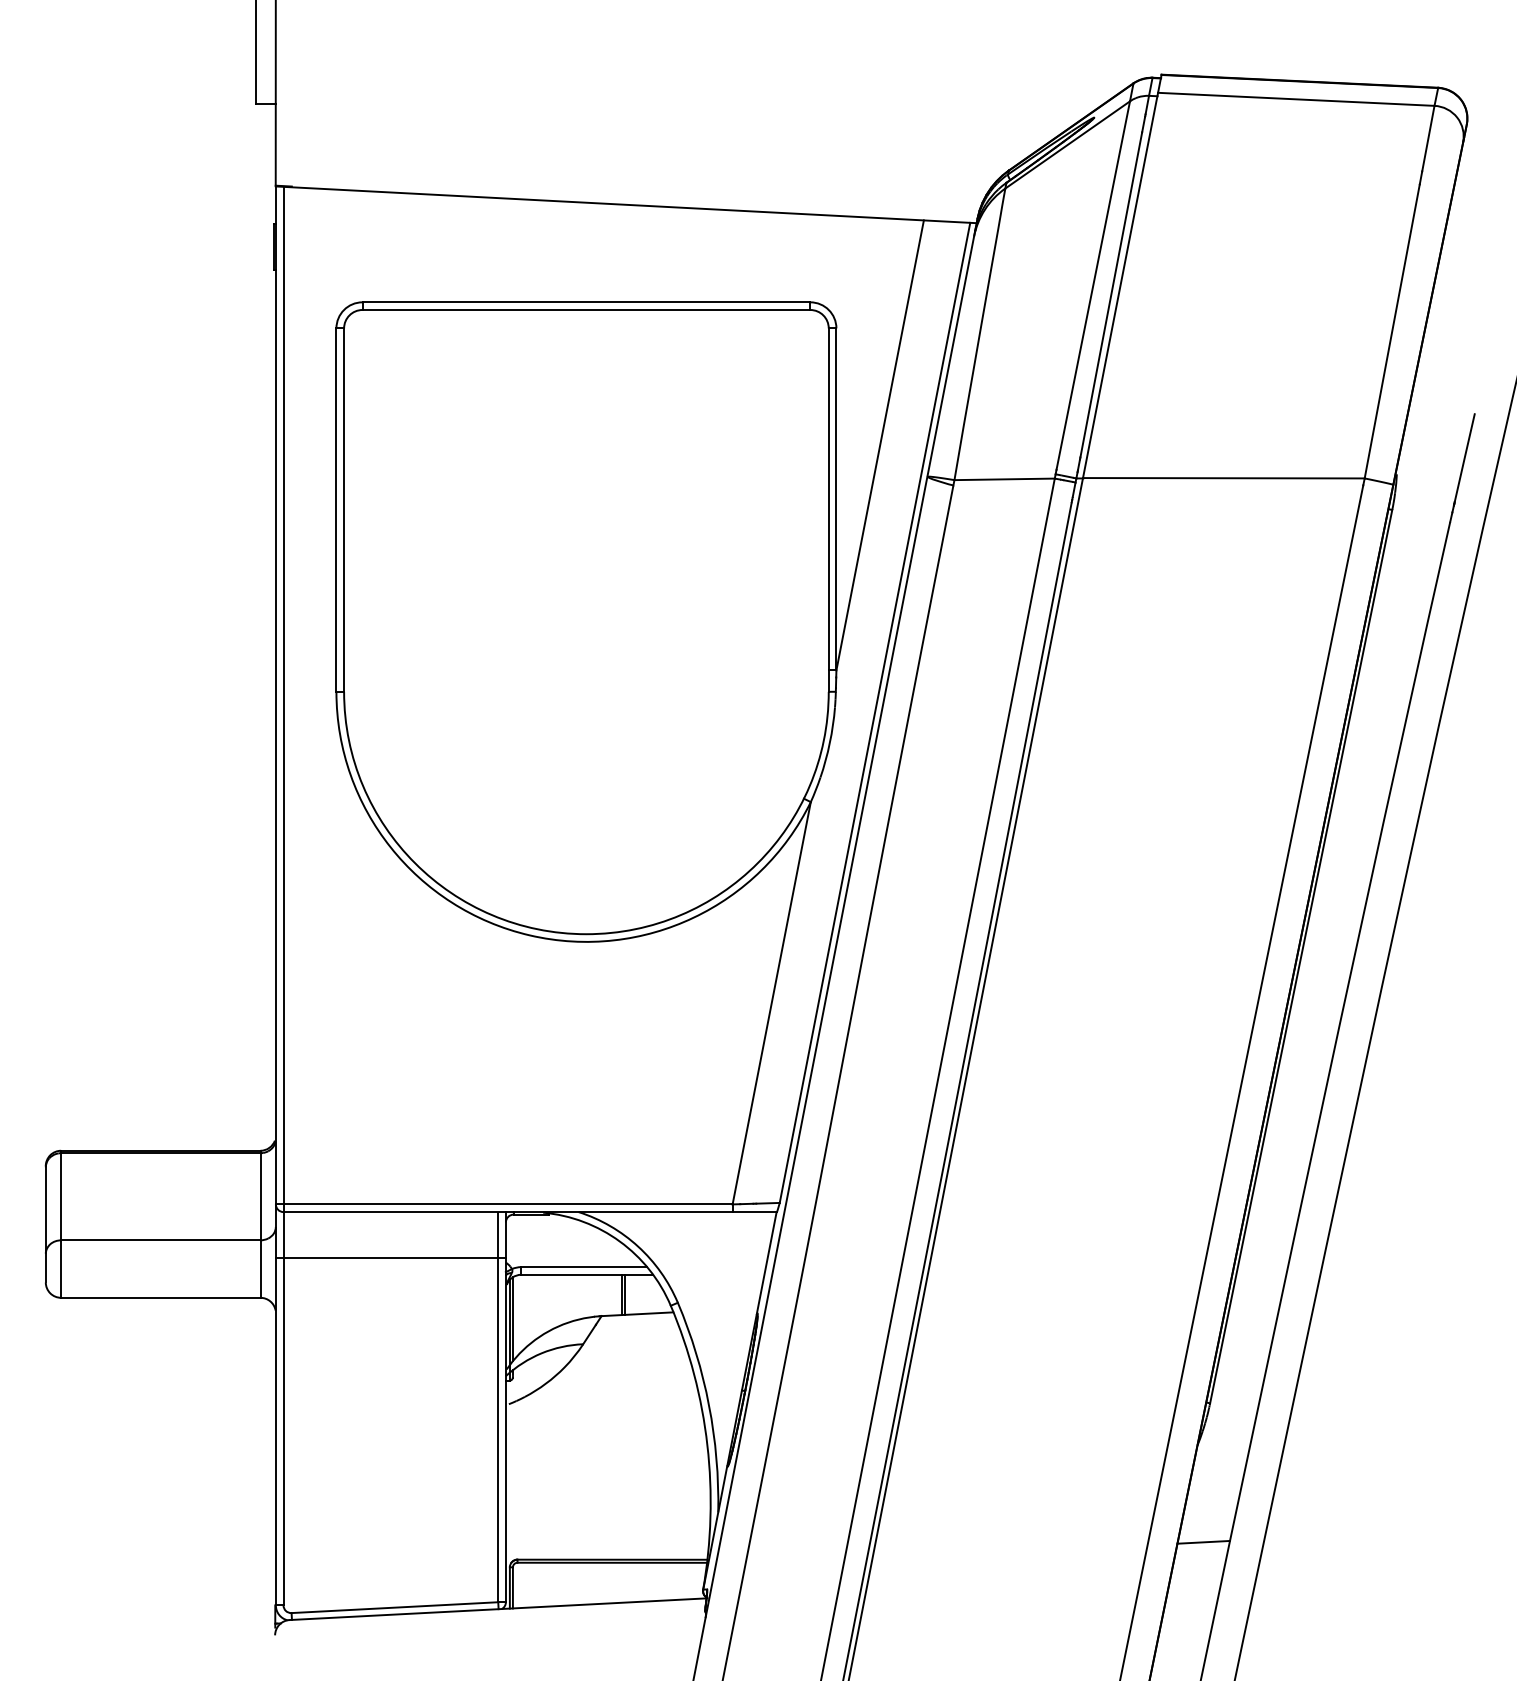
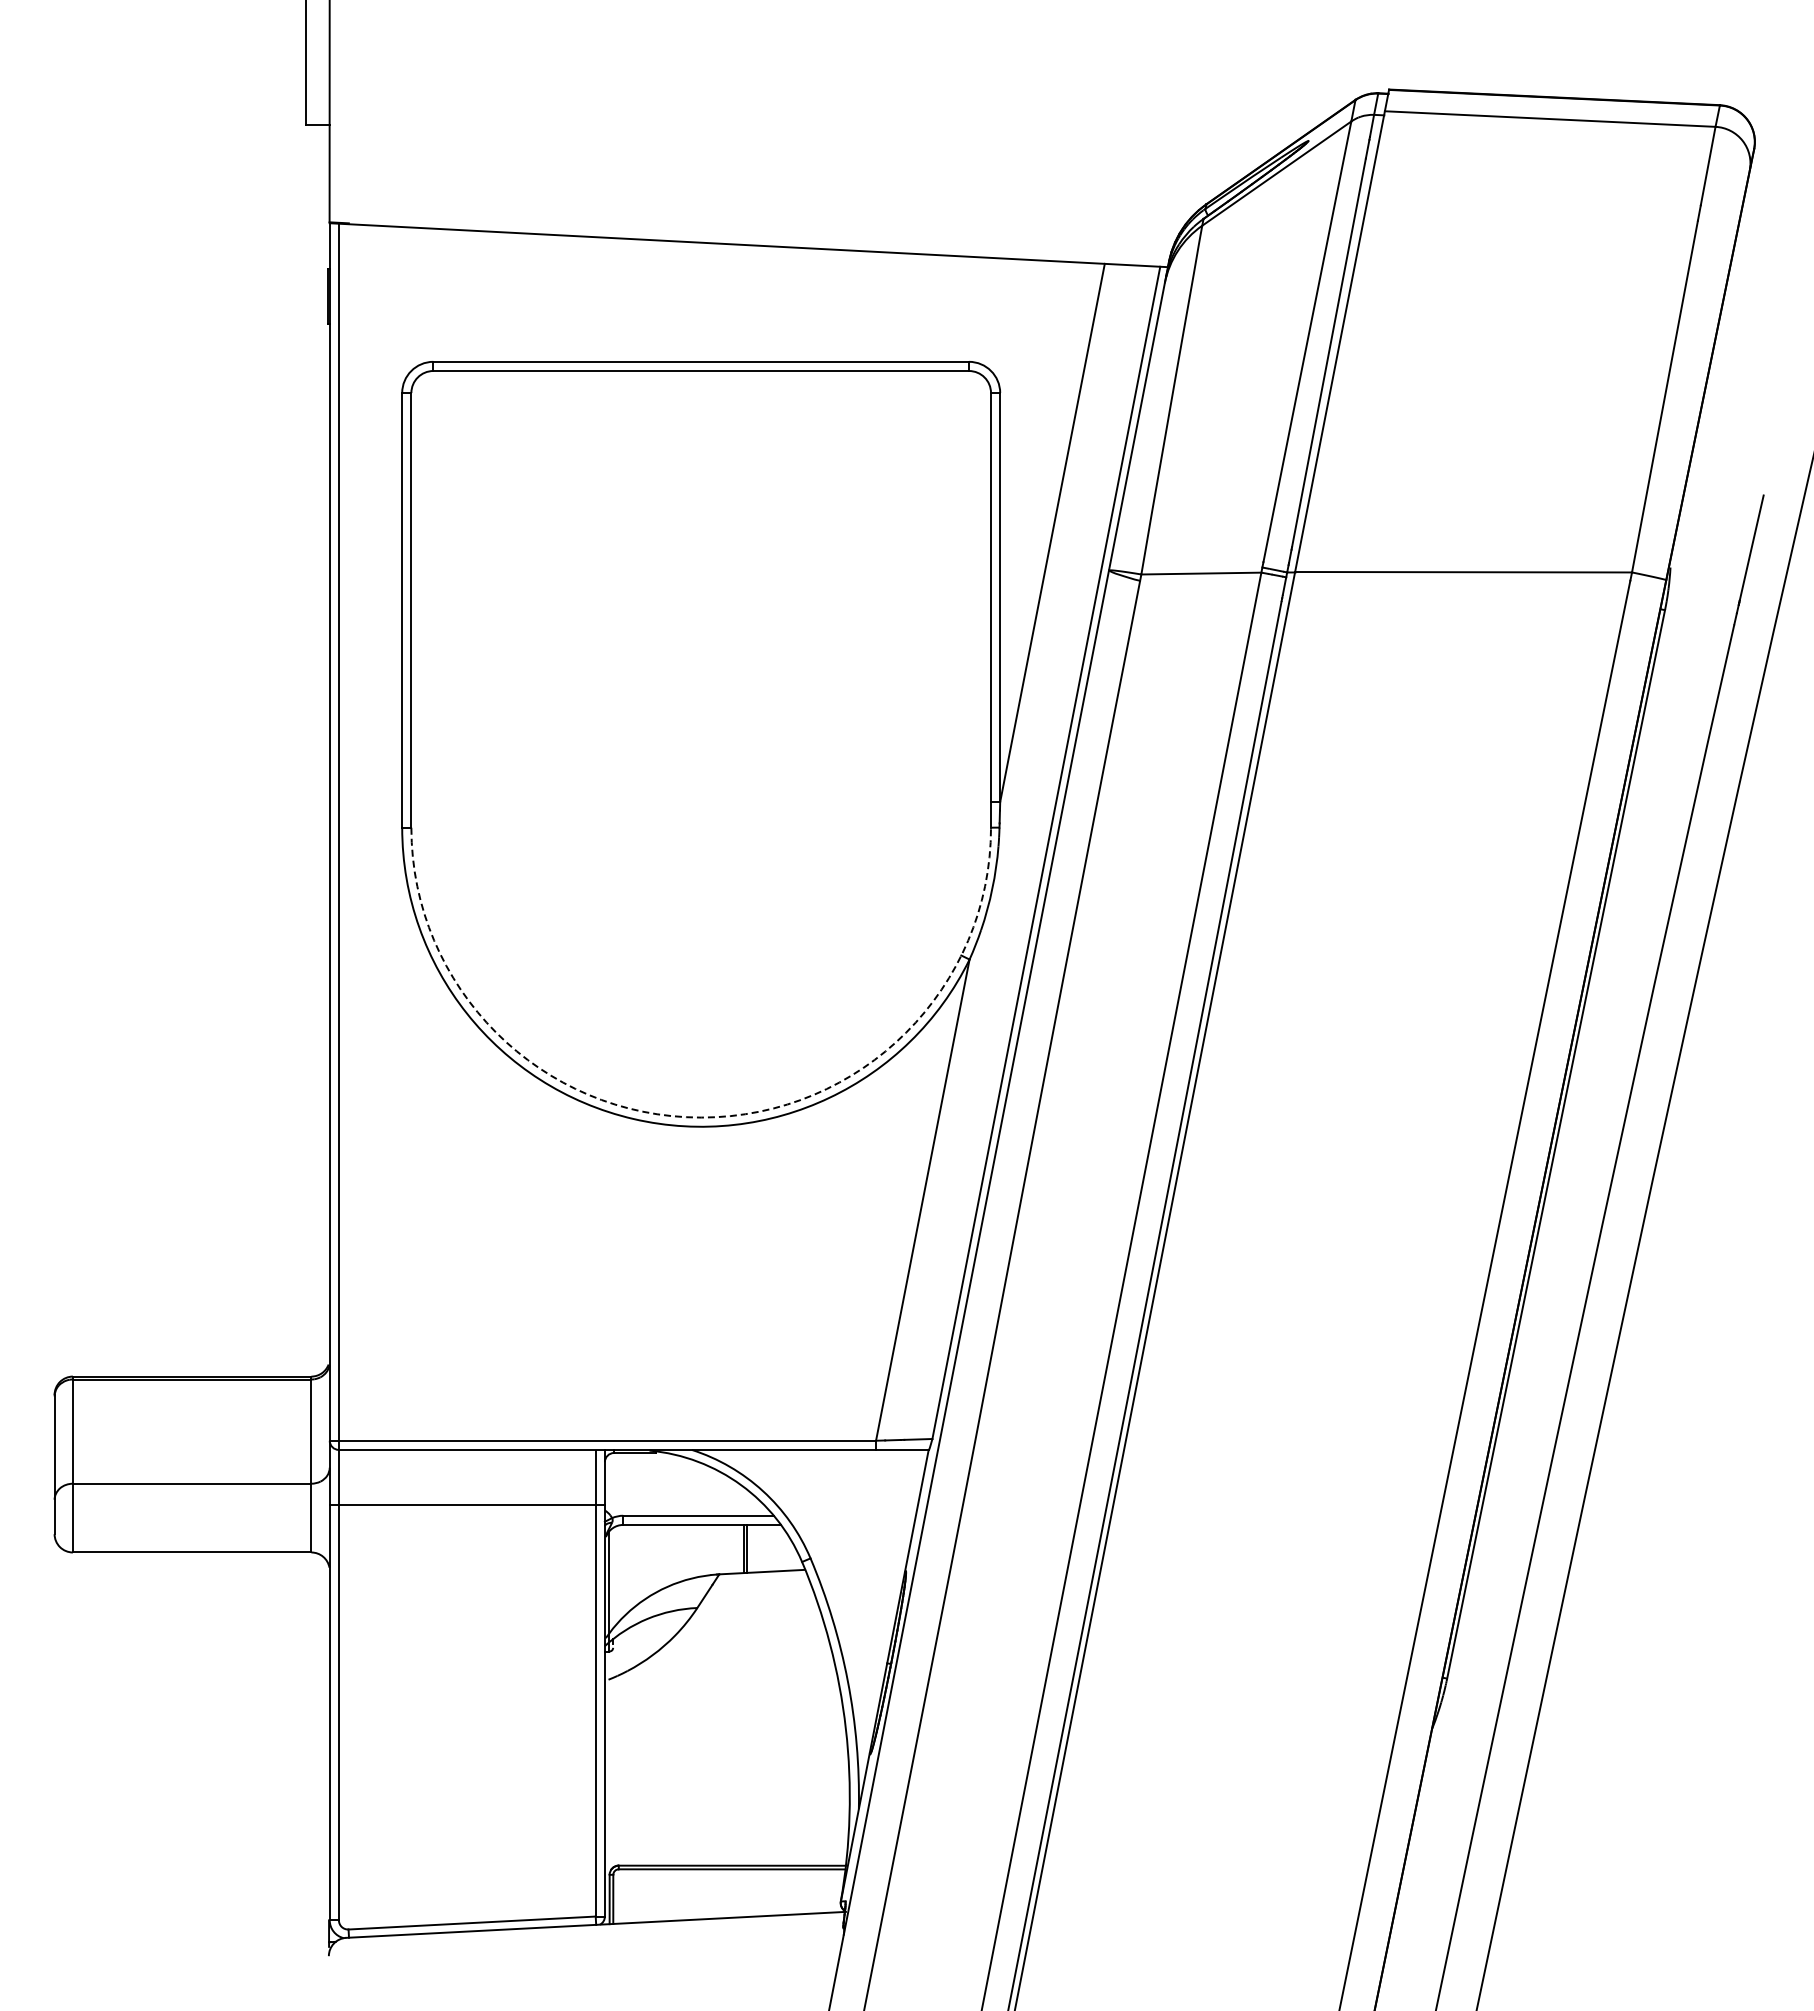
arc: (586, 934) -> (701, 1117), solid -> dashed
line: (513, 1318) -> (613, 1577), removed
line: (1203, 1541) -> (1439, 1844), removed

